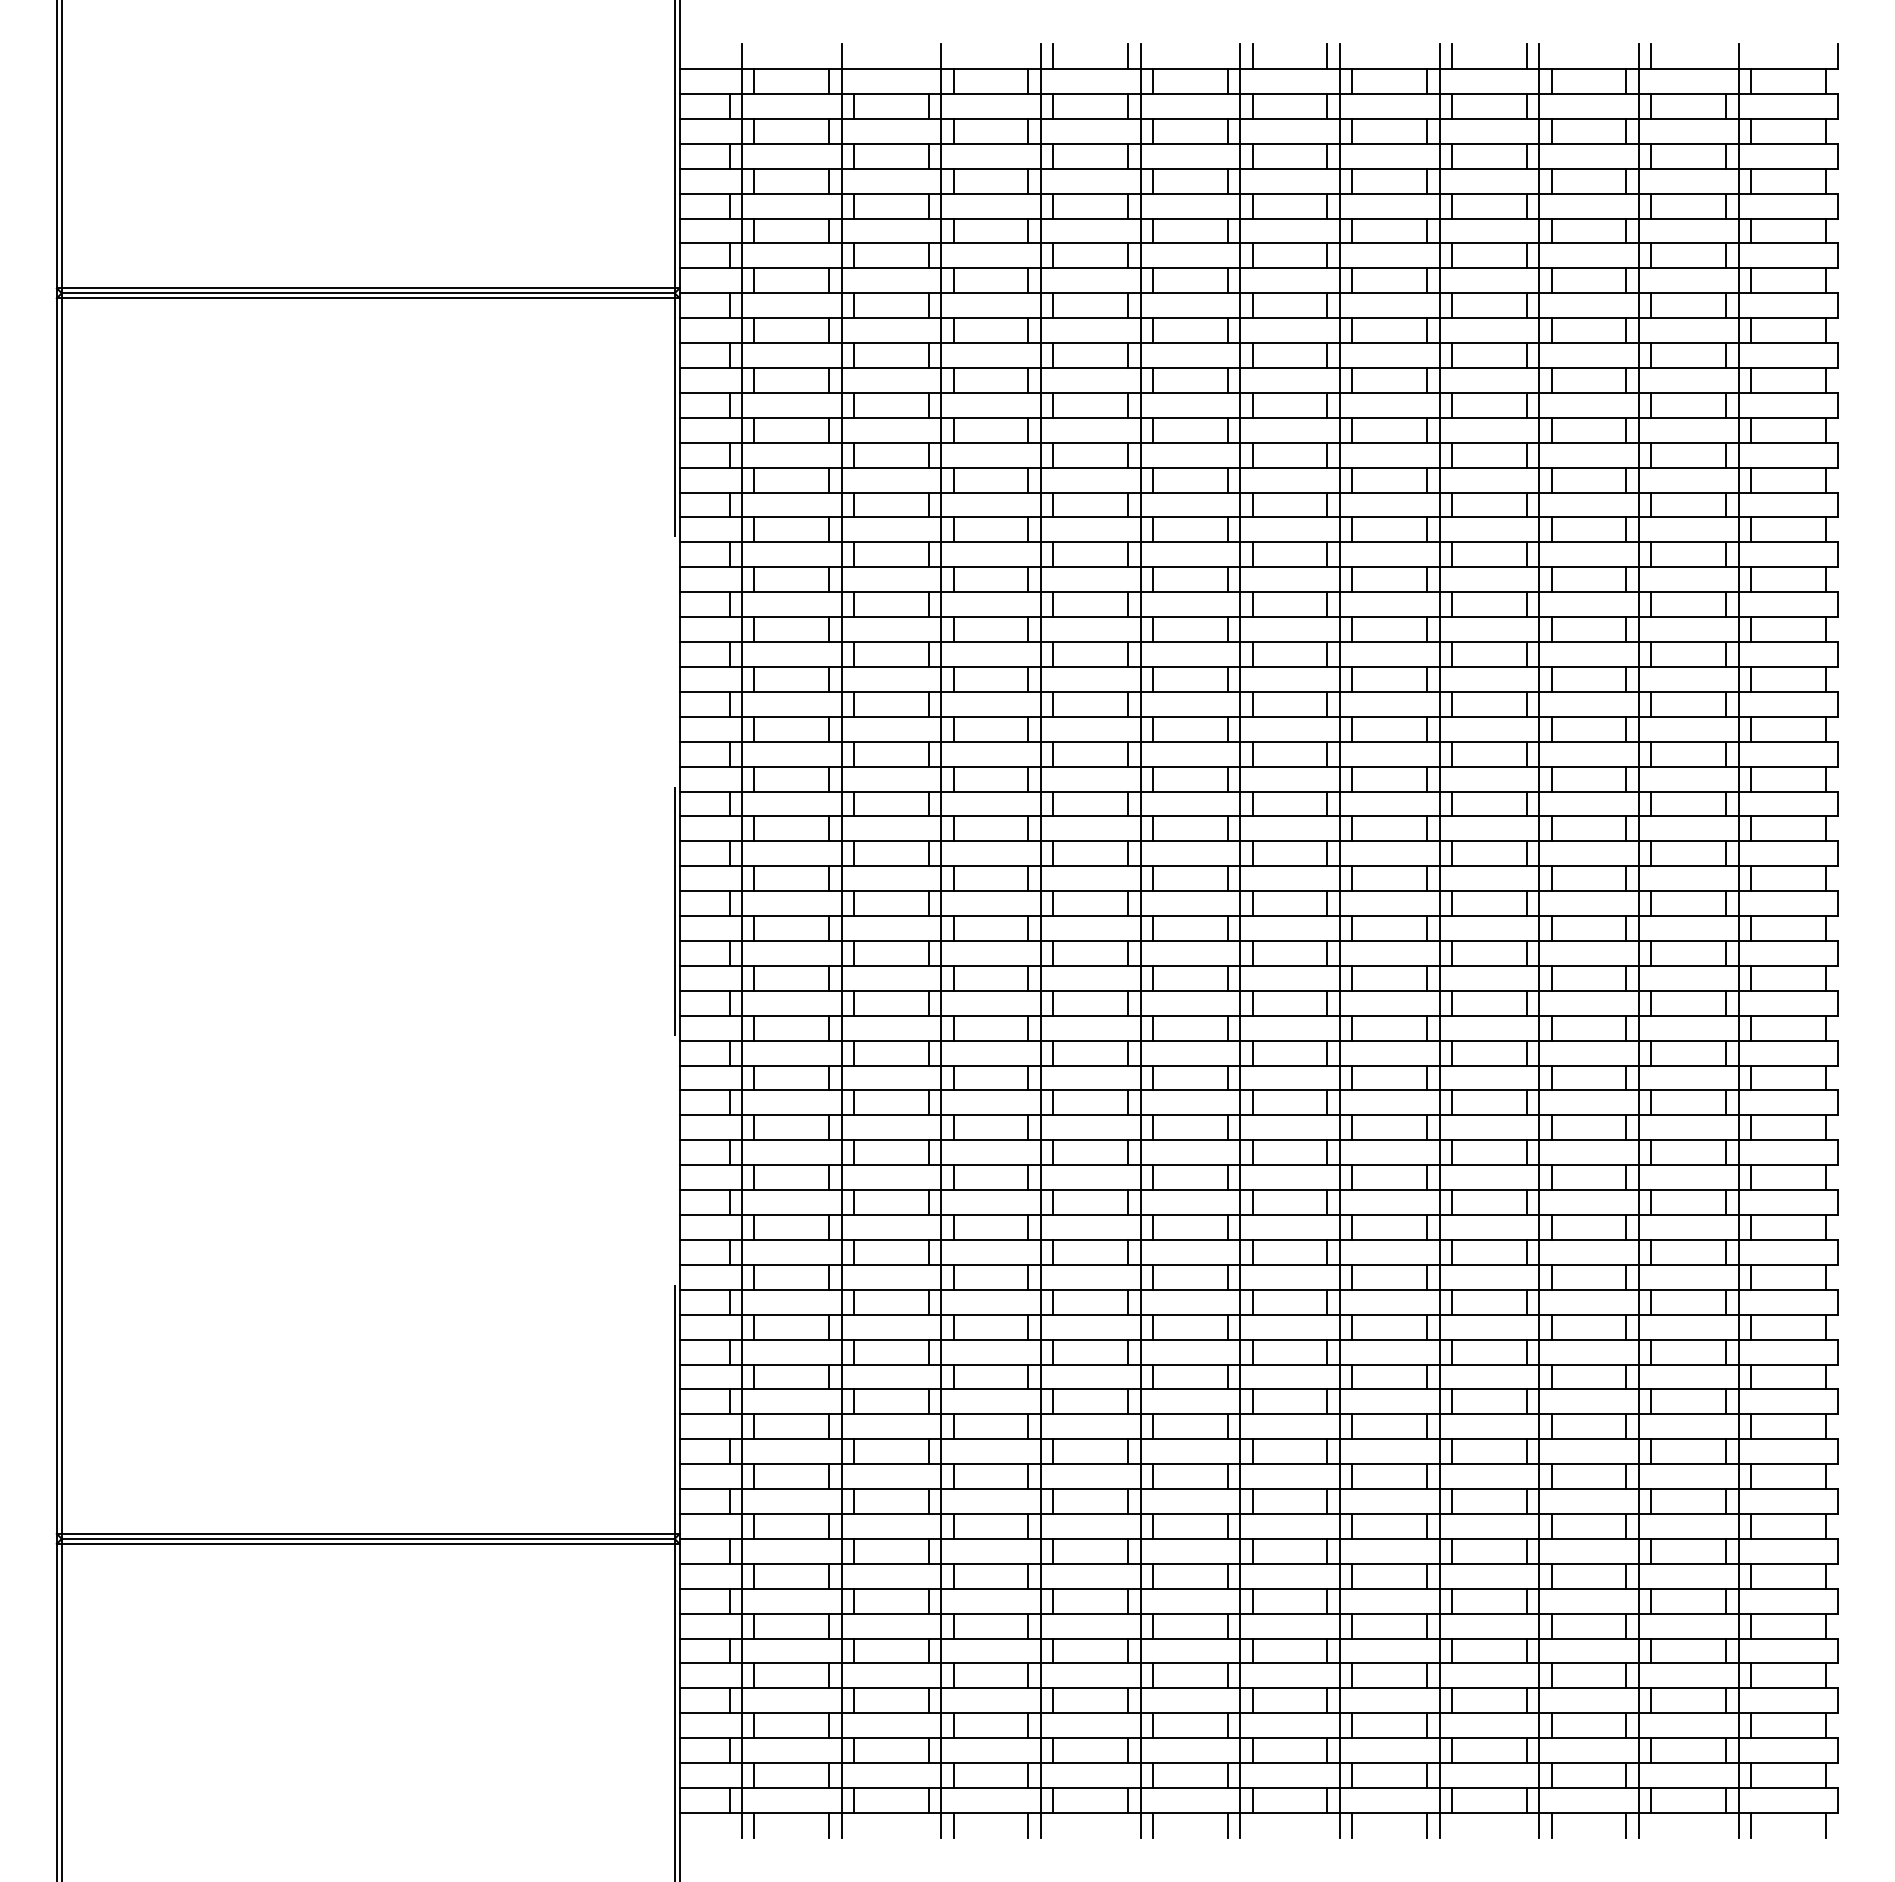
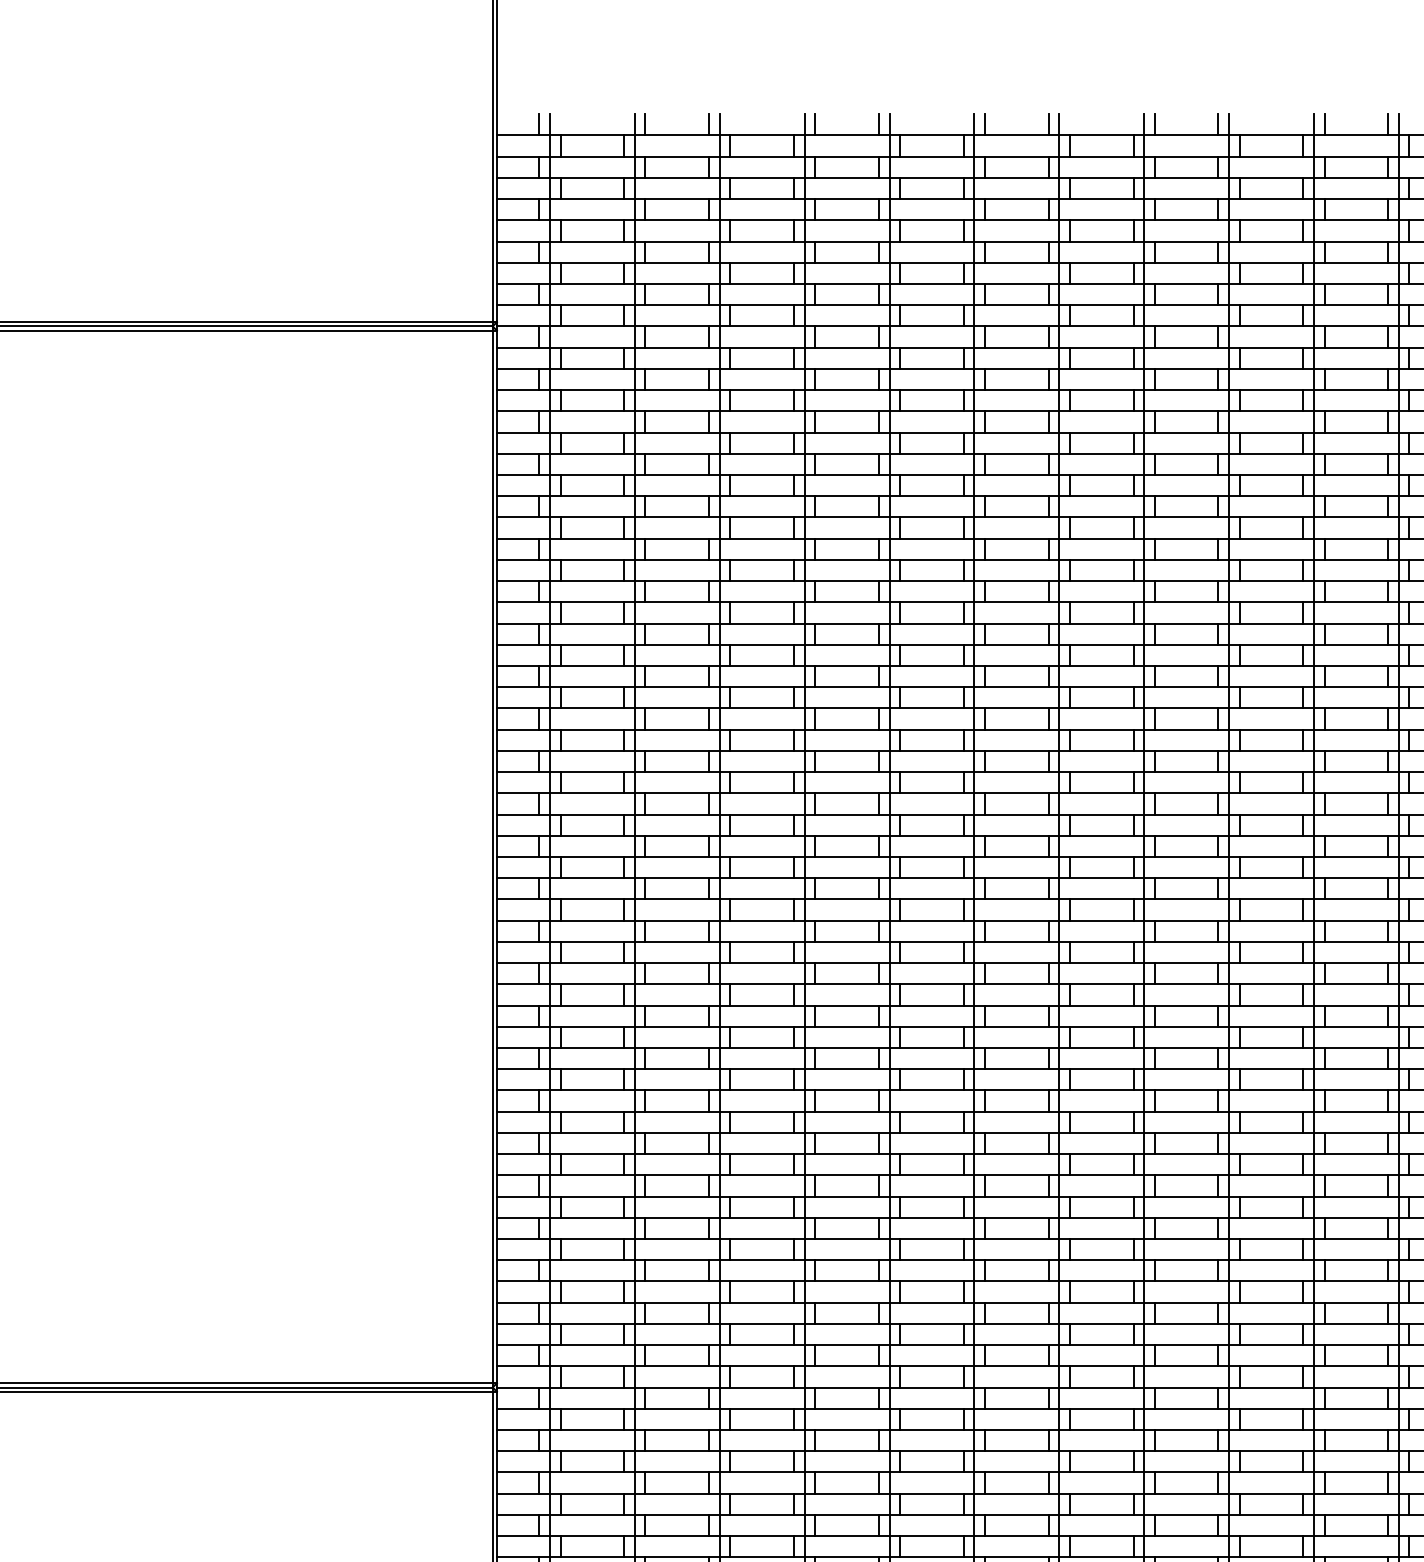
line: (729, 56) -> (539, 124), added
line: (854, 56) -> (645, 124), added
line: (928, 56) -> (708, 124), added
line: (1726, 56) -> (1388, 124), added
line: (674, 916) -> (492, 857), dashed -> solid

